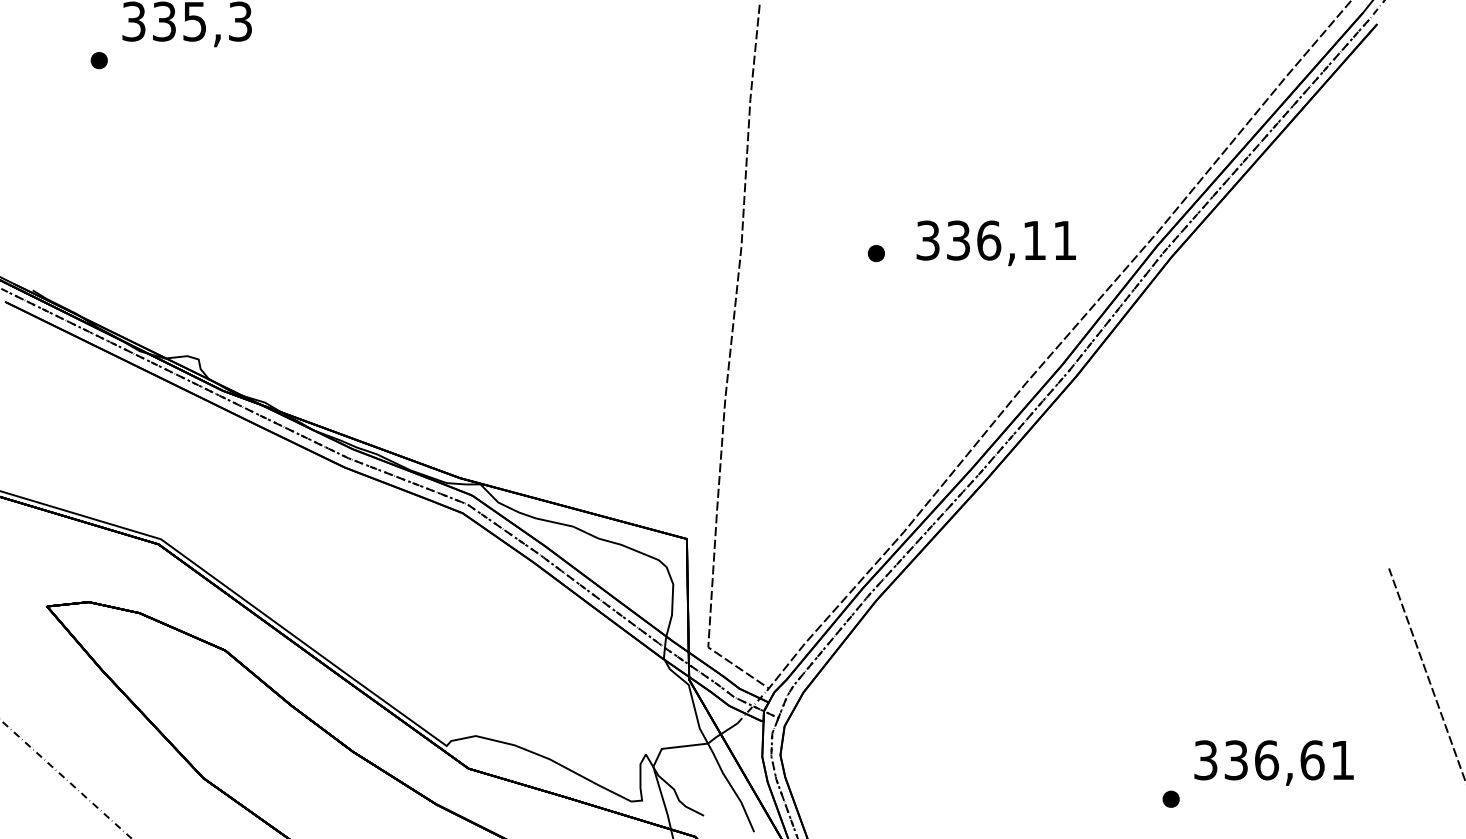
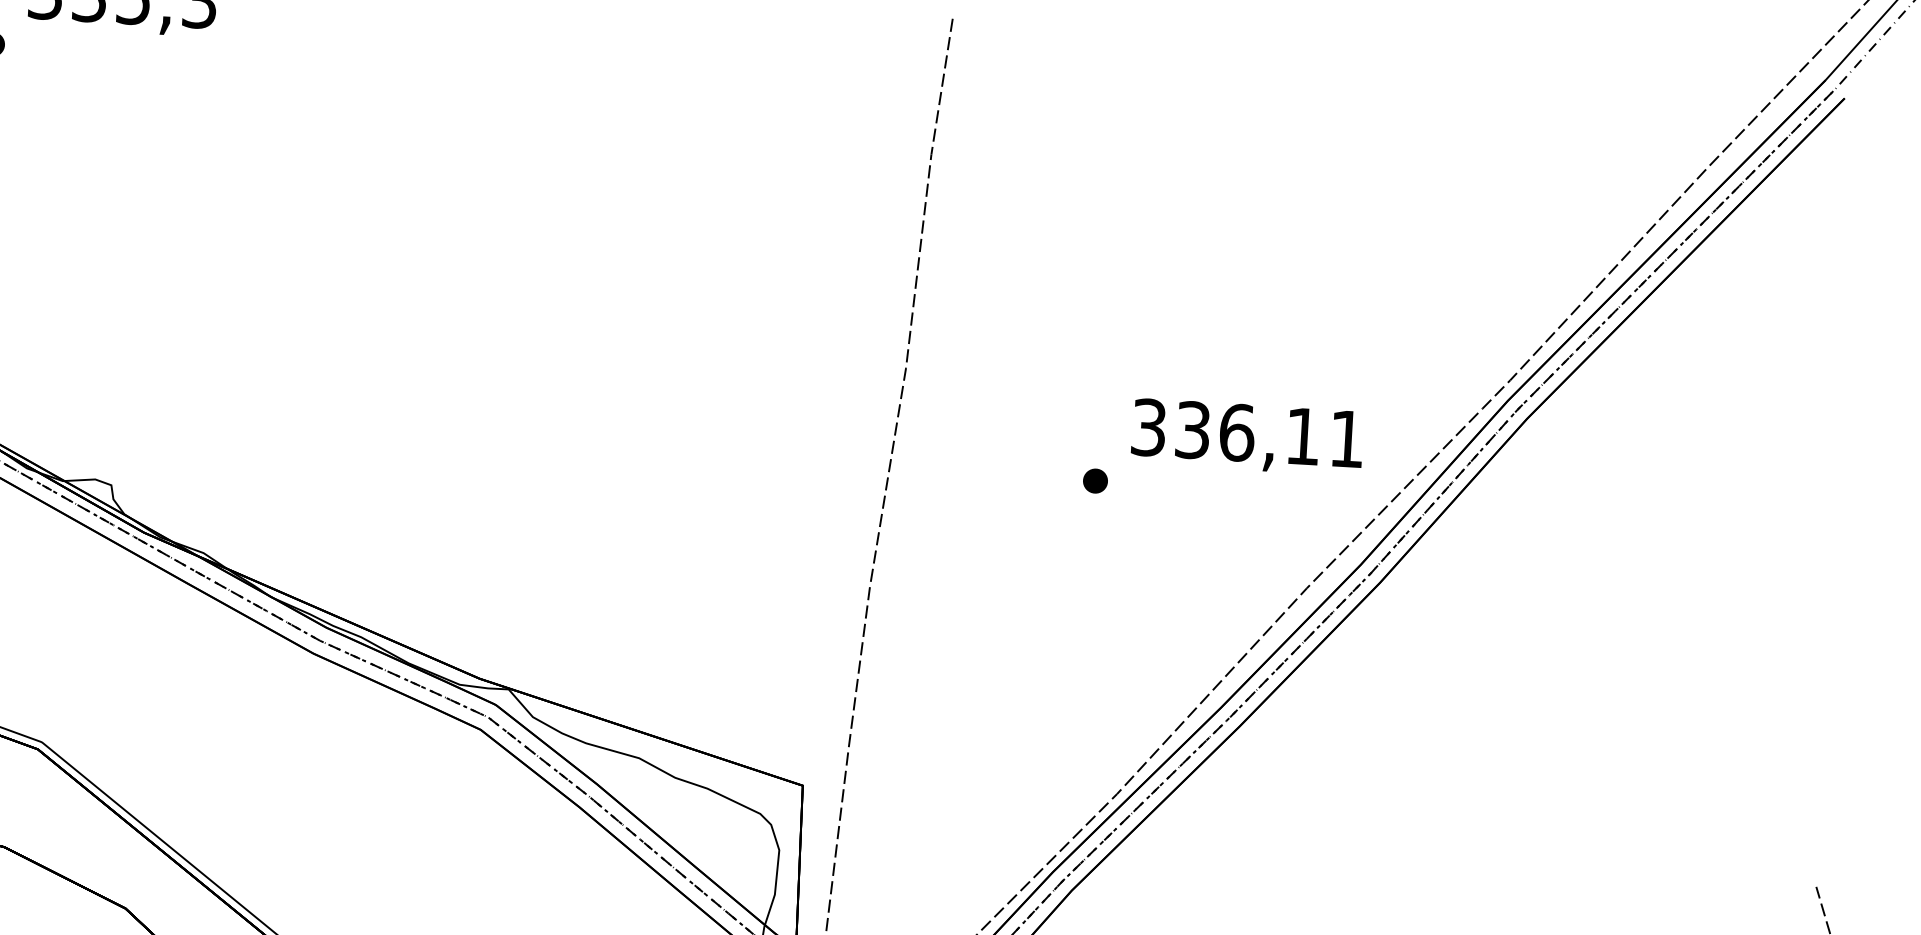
text: (995, 243) -> (1246, 437), moved
part: (876, 253) -> (1095, 481), moved

